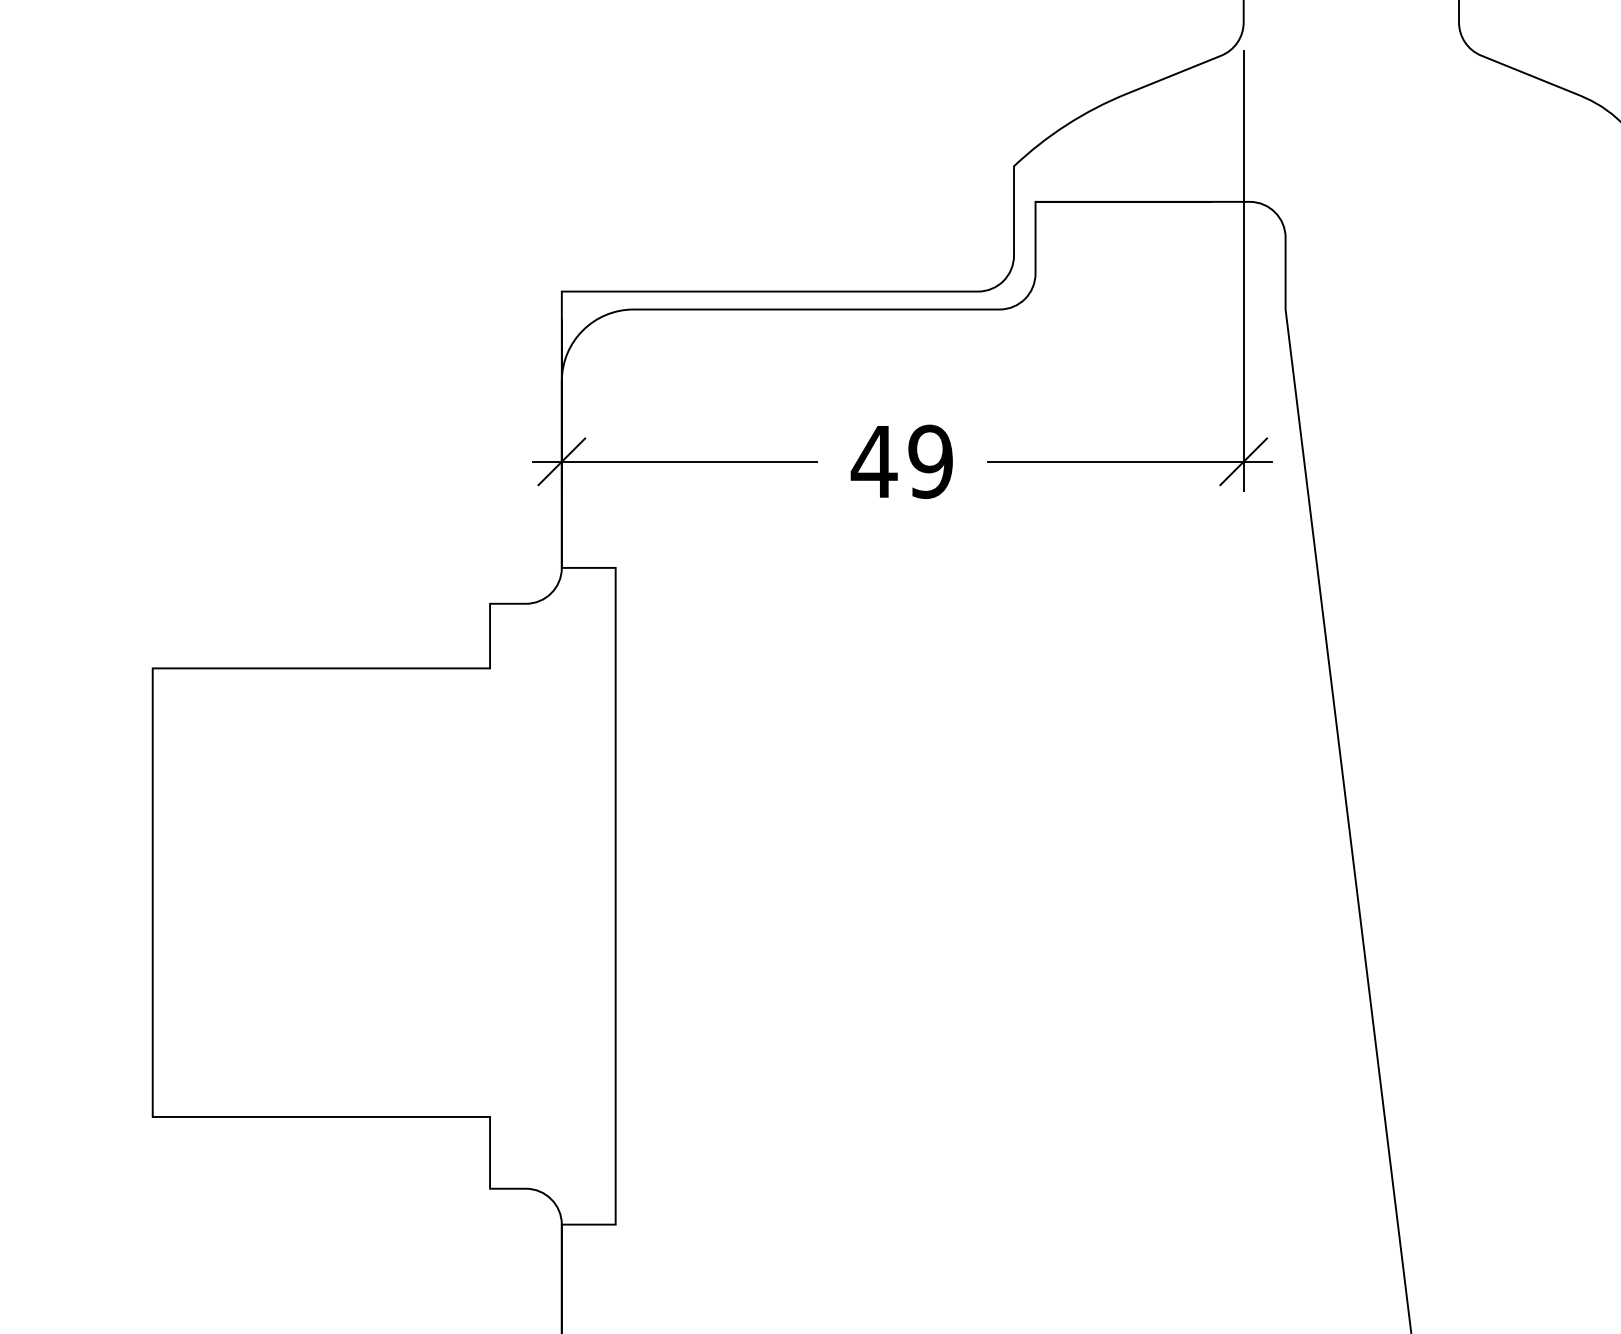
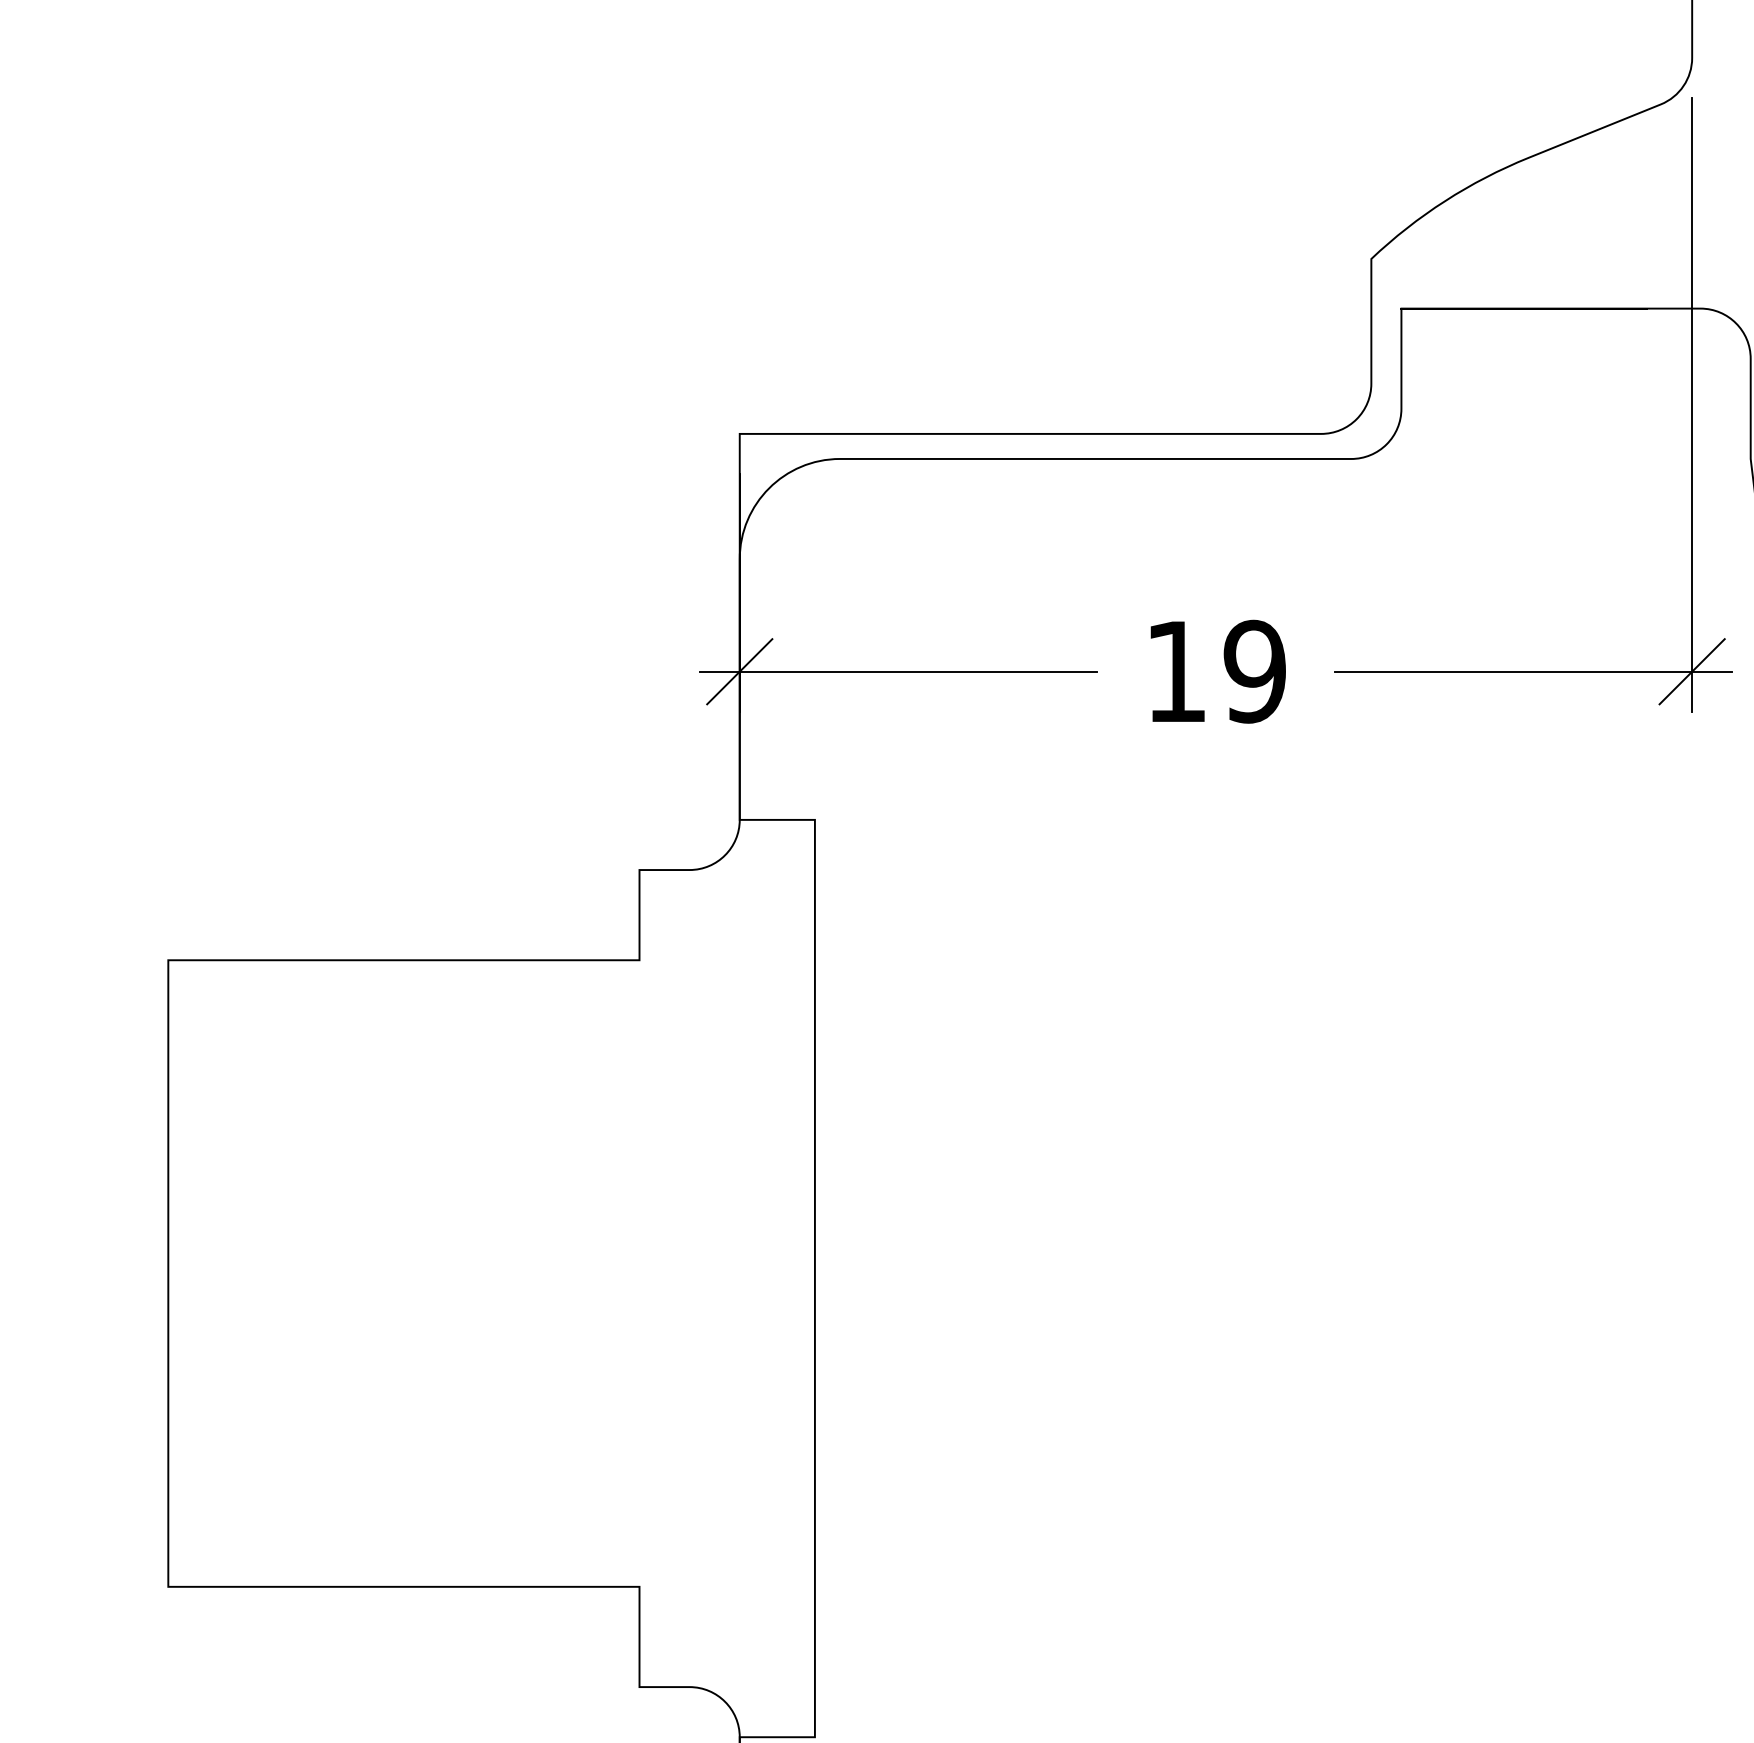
text: (873, 461) -> (1175, 671), 49 -> 19

